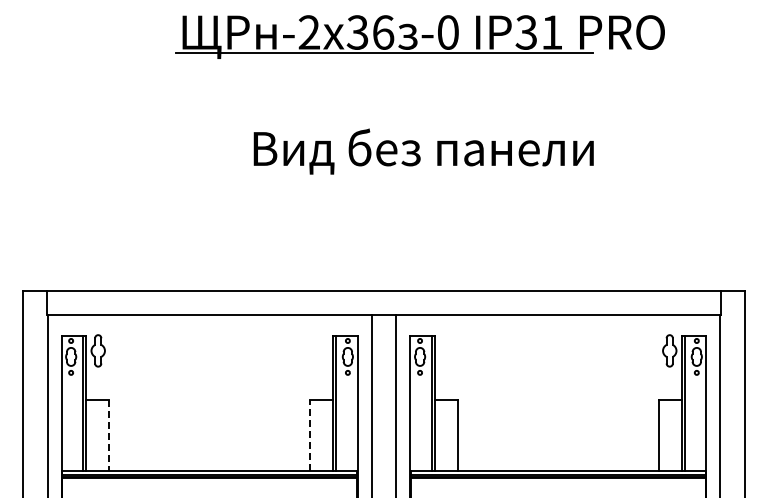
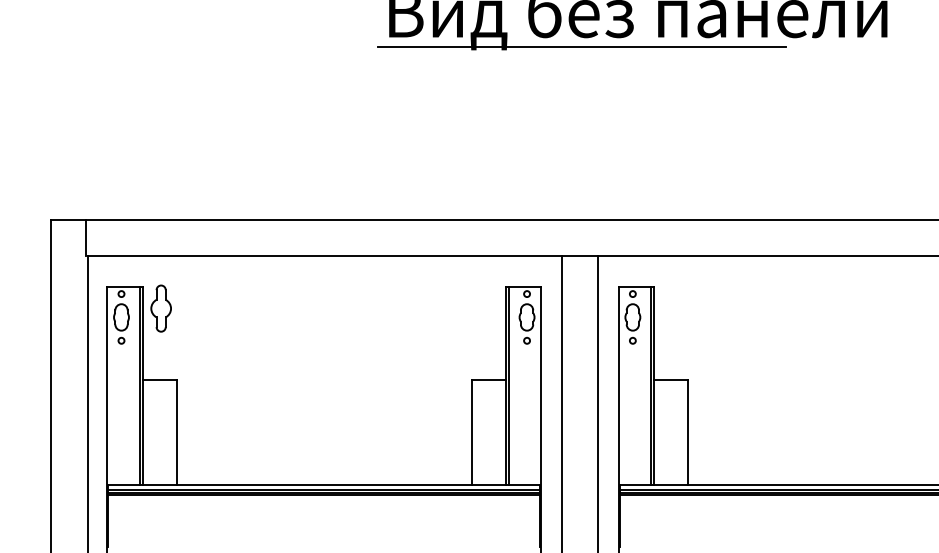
line: (385, 172) -> (582, 47), added
line: (108, 435) -> (176, 432), dashed -> solid
line: (310, 435) -> (472, 432), dashed -> solid

